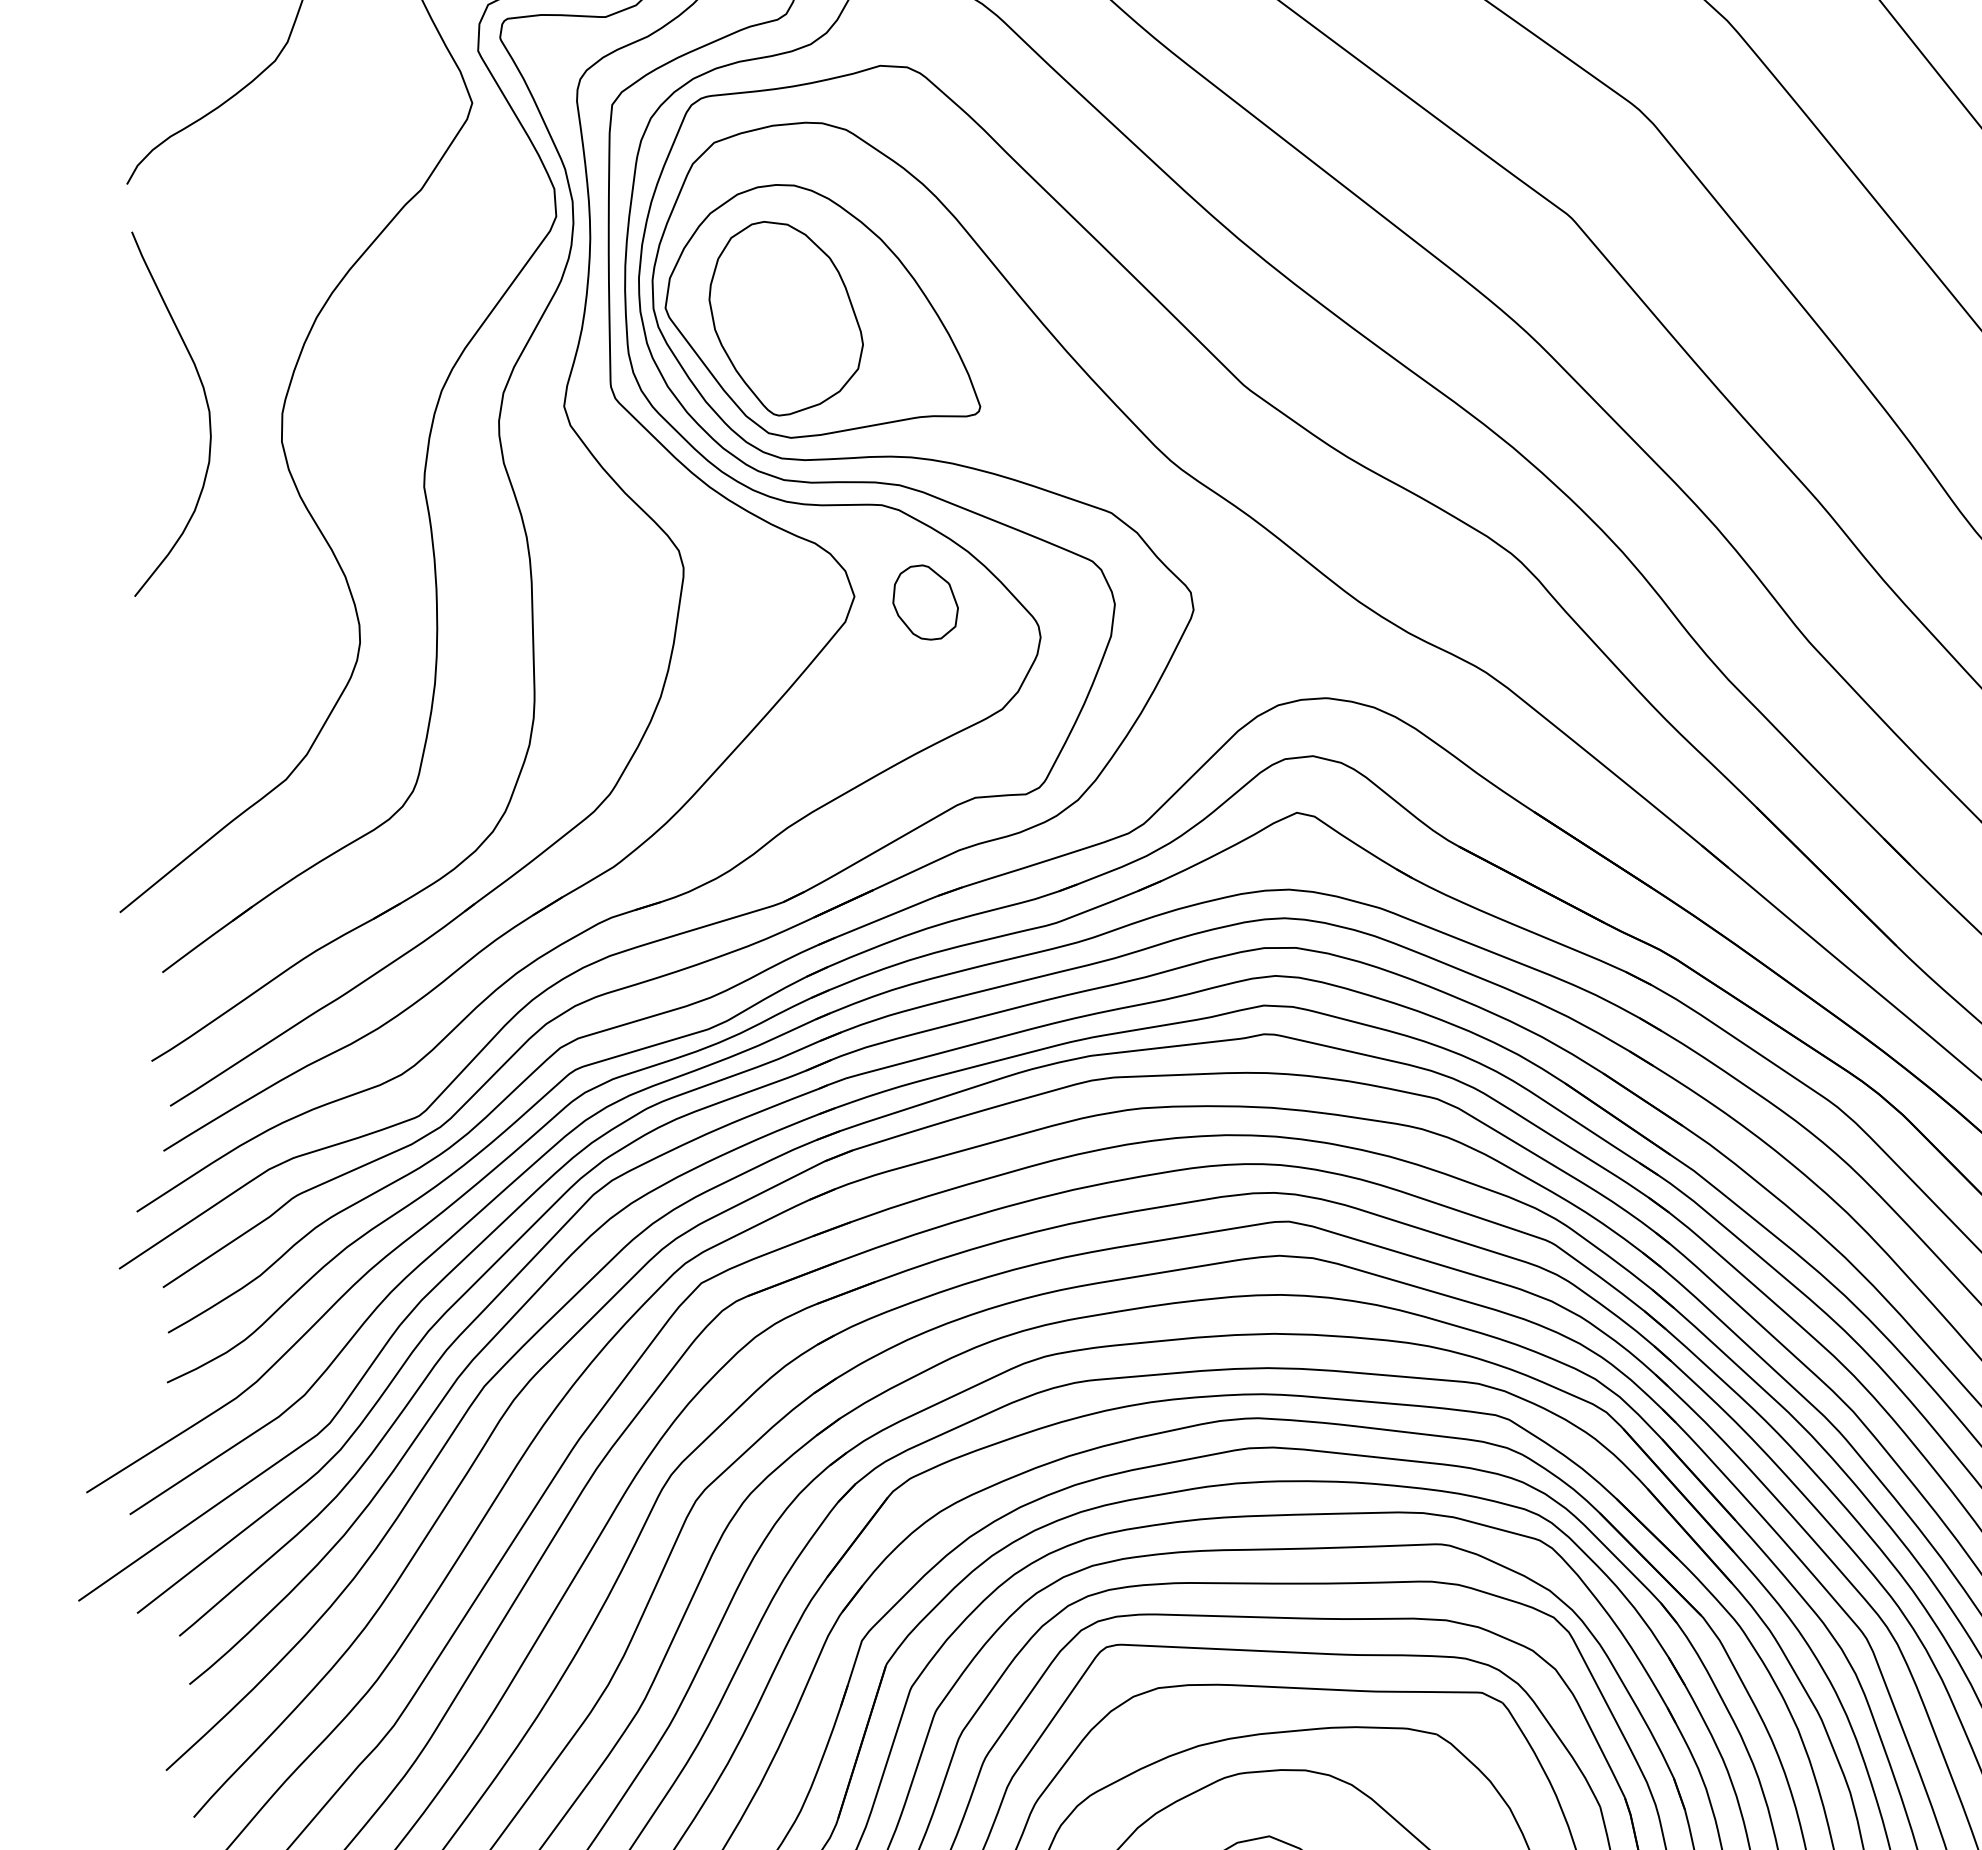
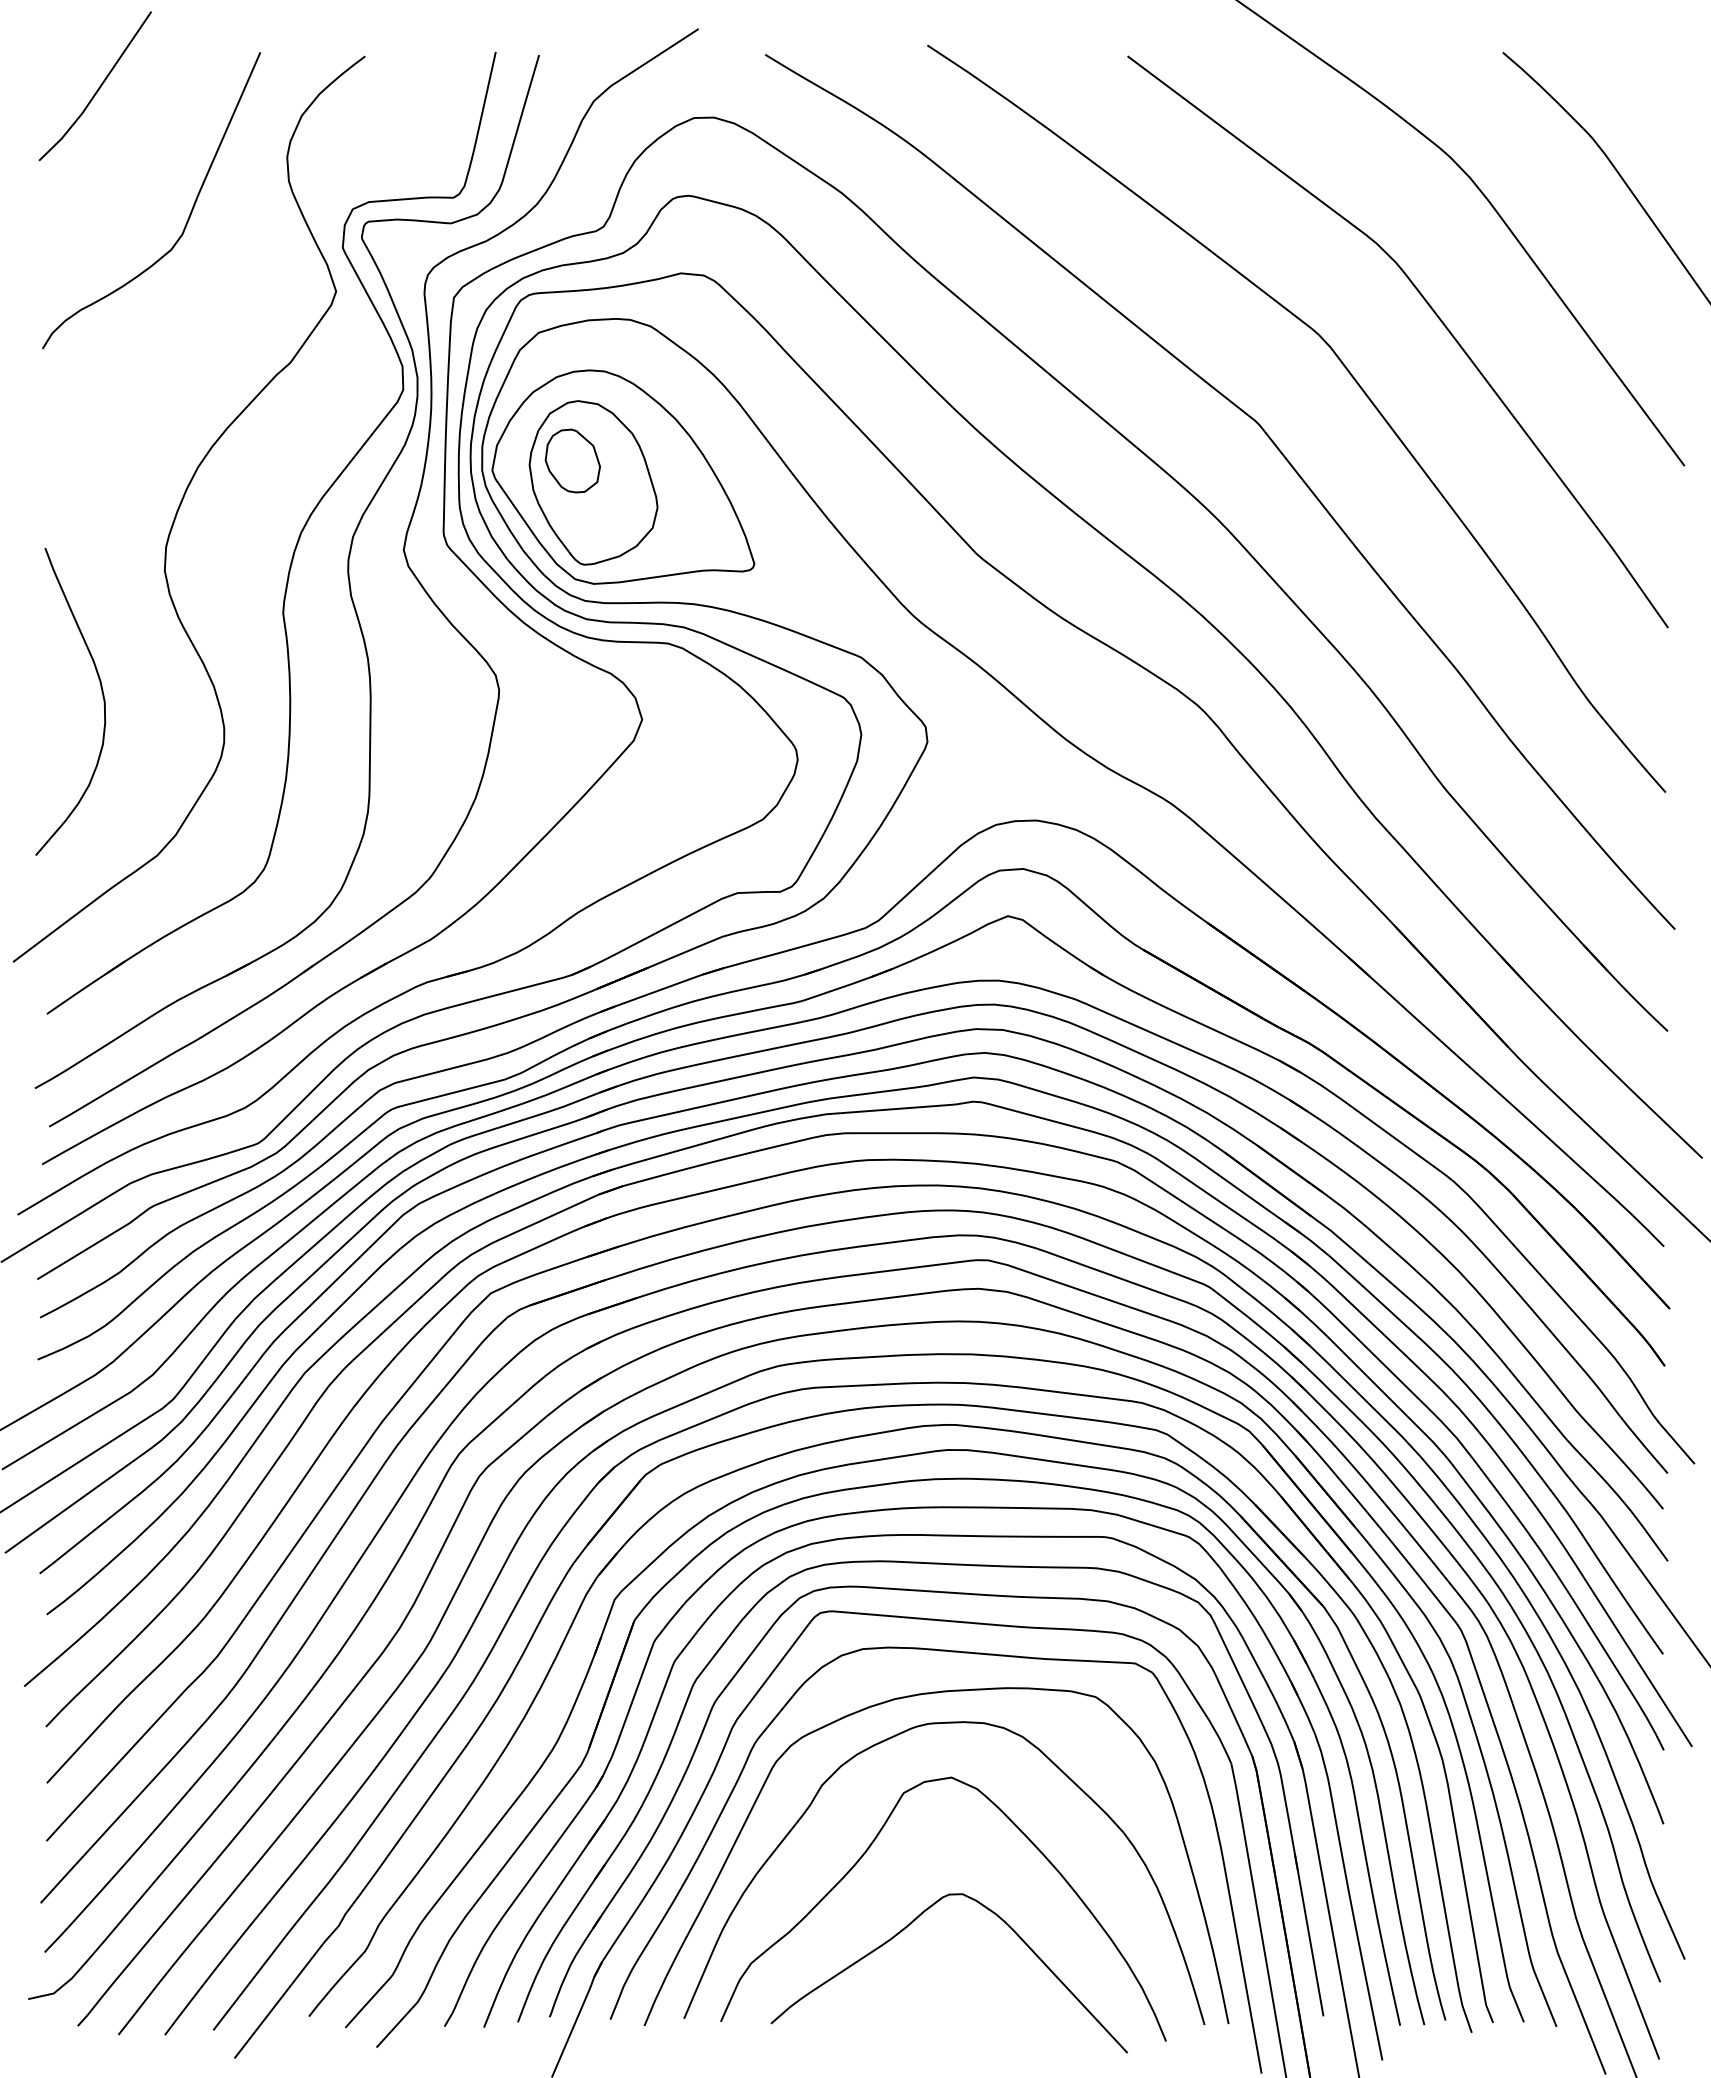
curve: (206, 406) -> (102, 697), moved
part: (925, 601) -> (572, 460), moved

